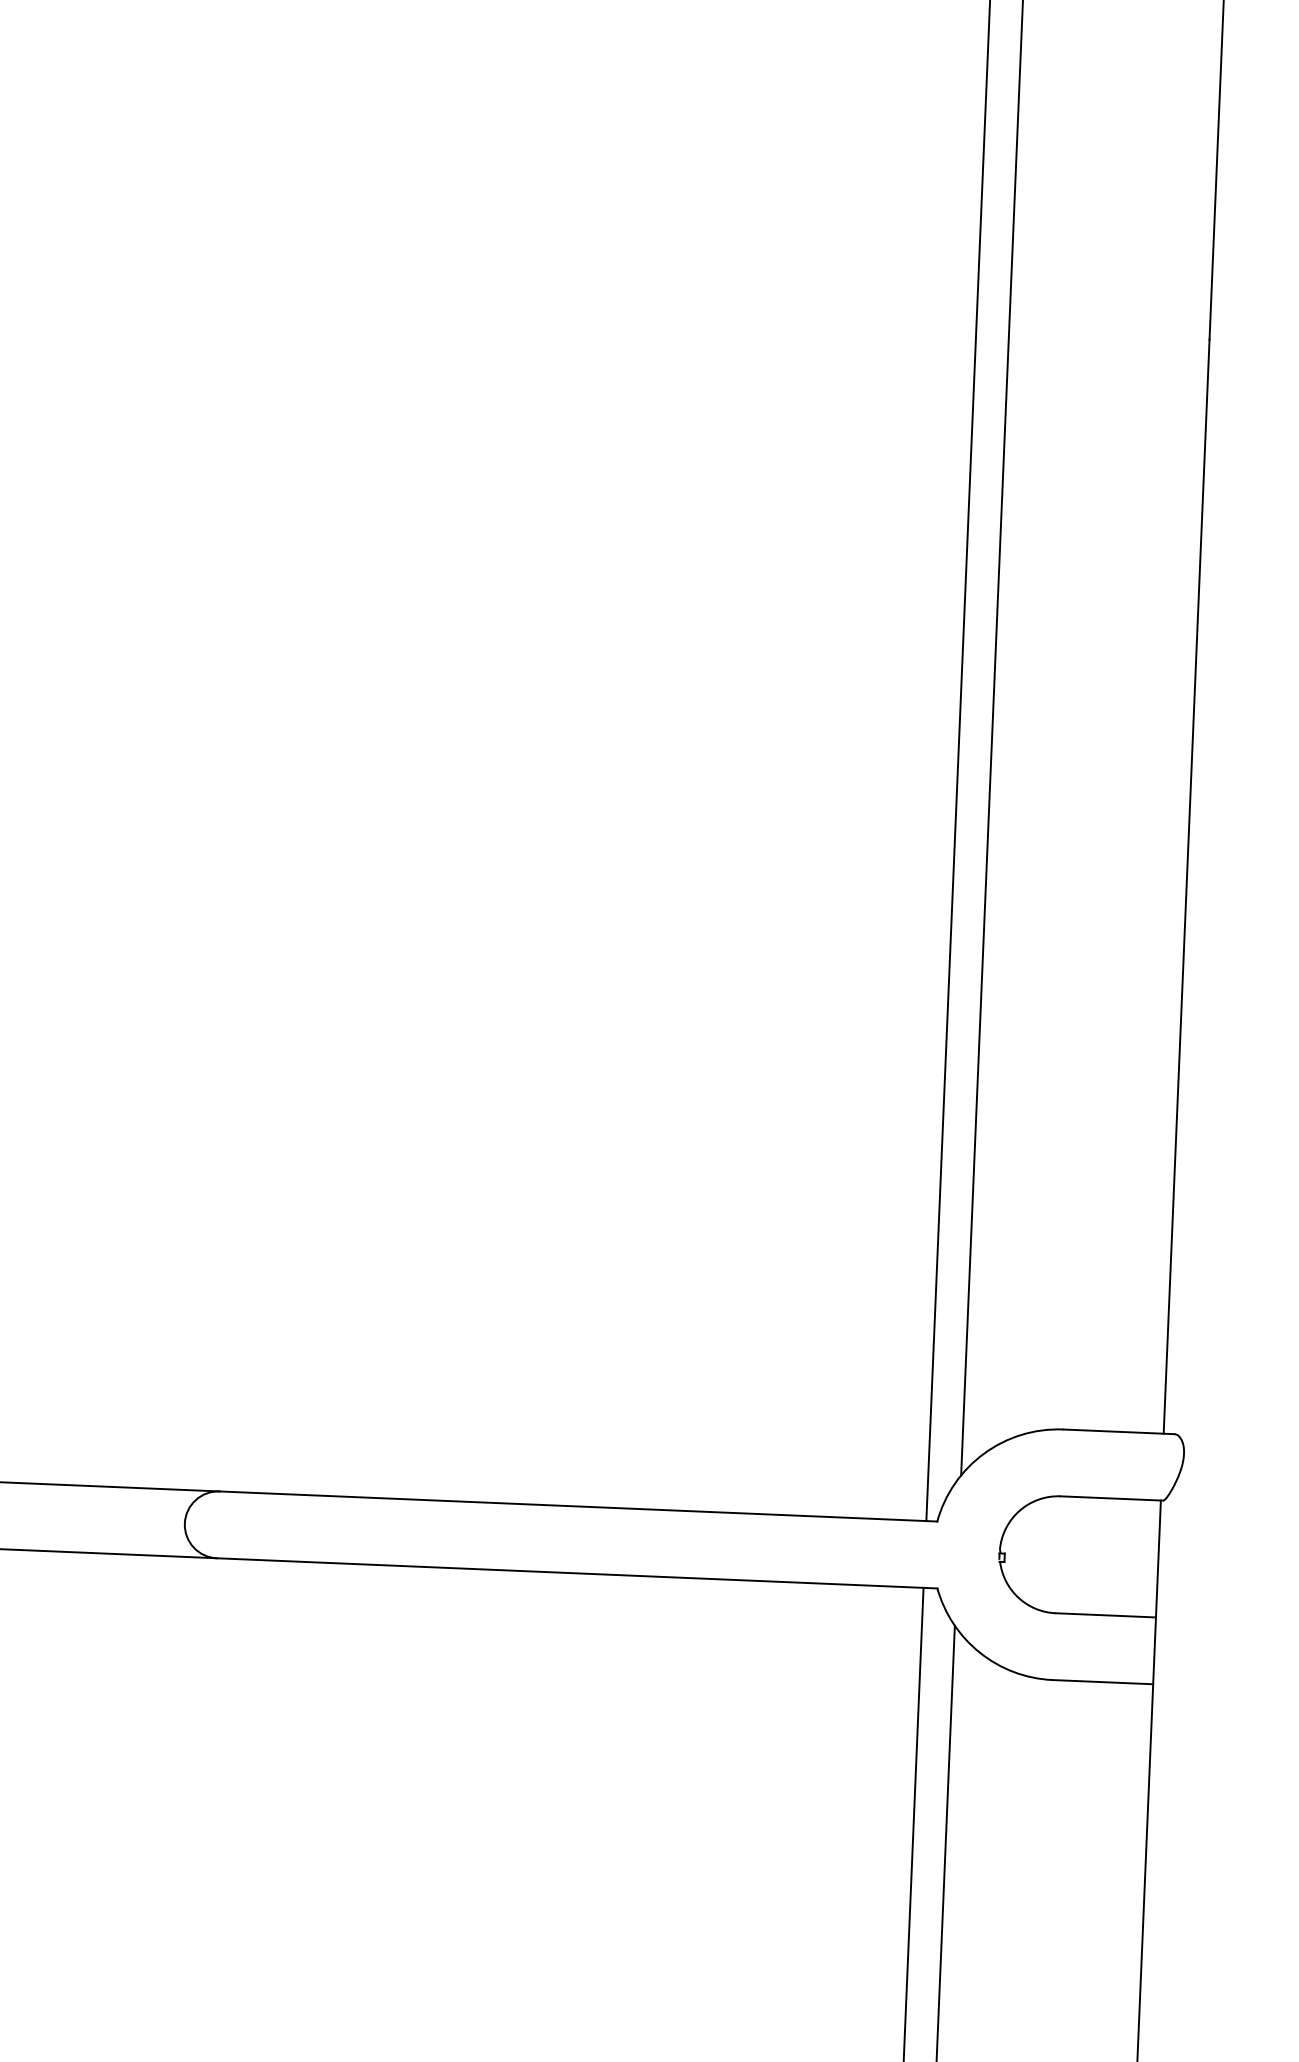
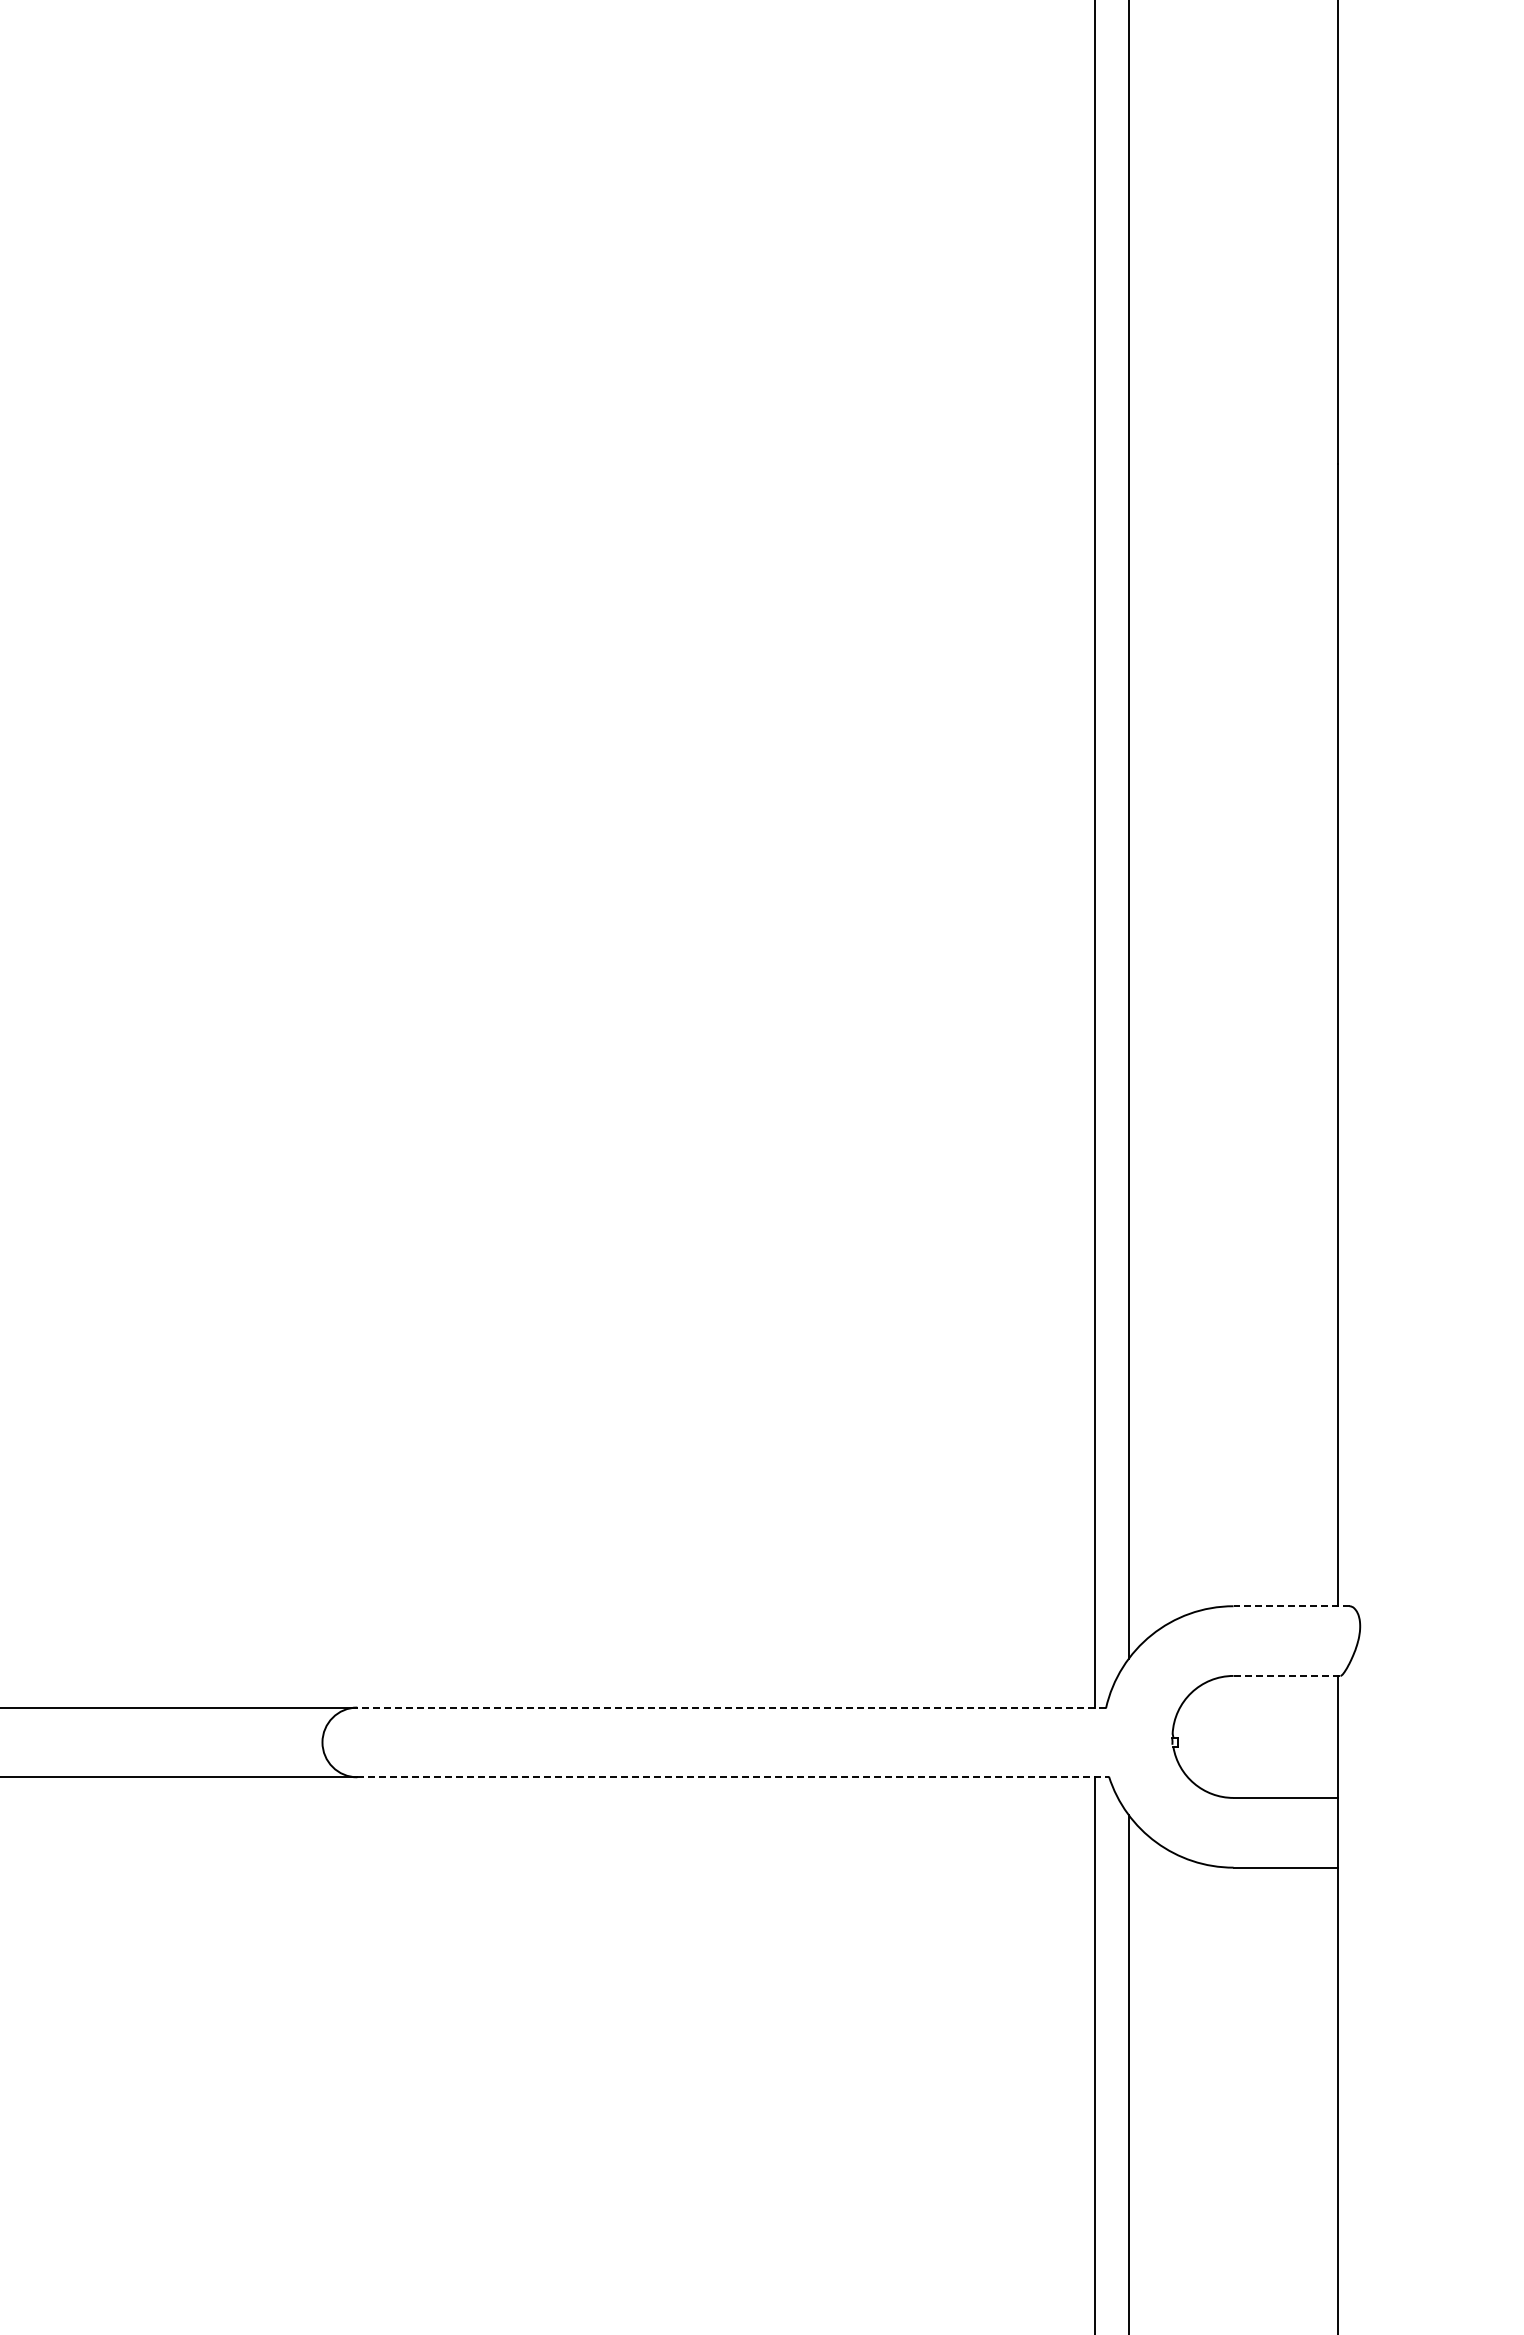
line: (1118, 1432) -> (1291, 1606), solid -> dashed
line: (1111, 1498) -> (1286, 1675), solid -> dashed
line: (578, 1506) -> (731, 1707), solid -> dashed
line: (577, 1573) -> (733, 1777), solid -> dashed

